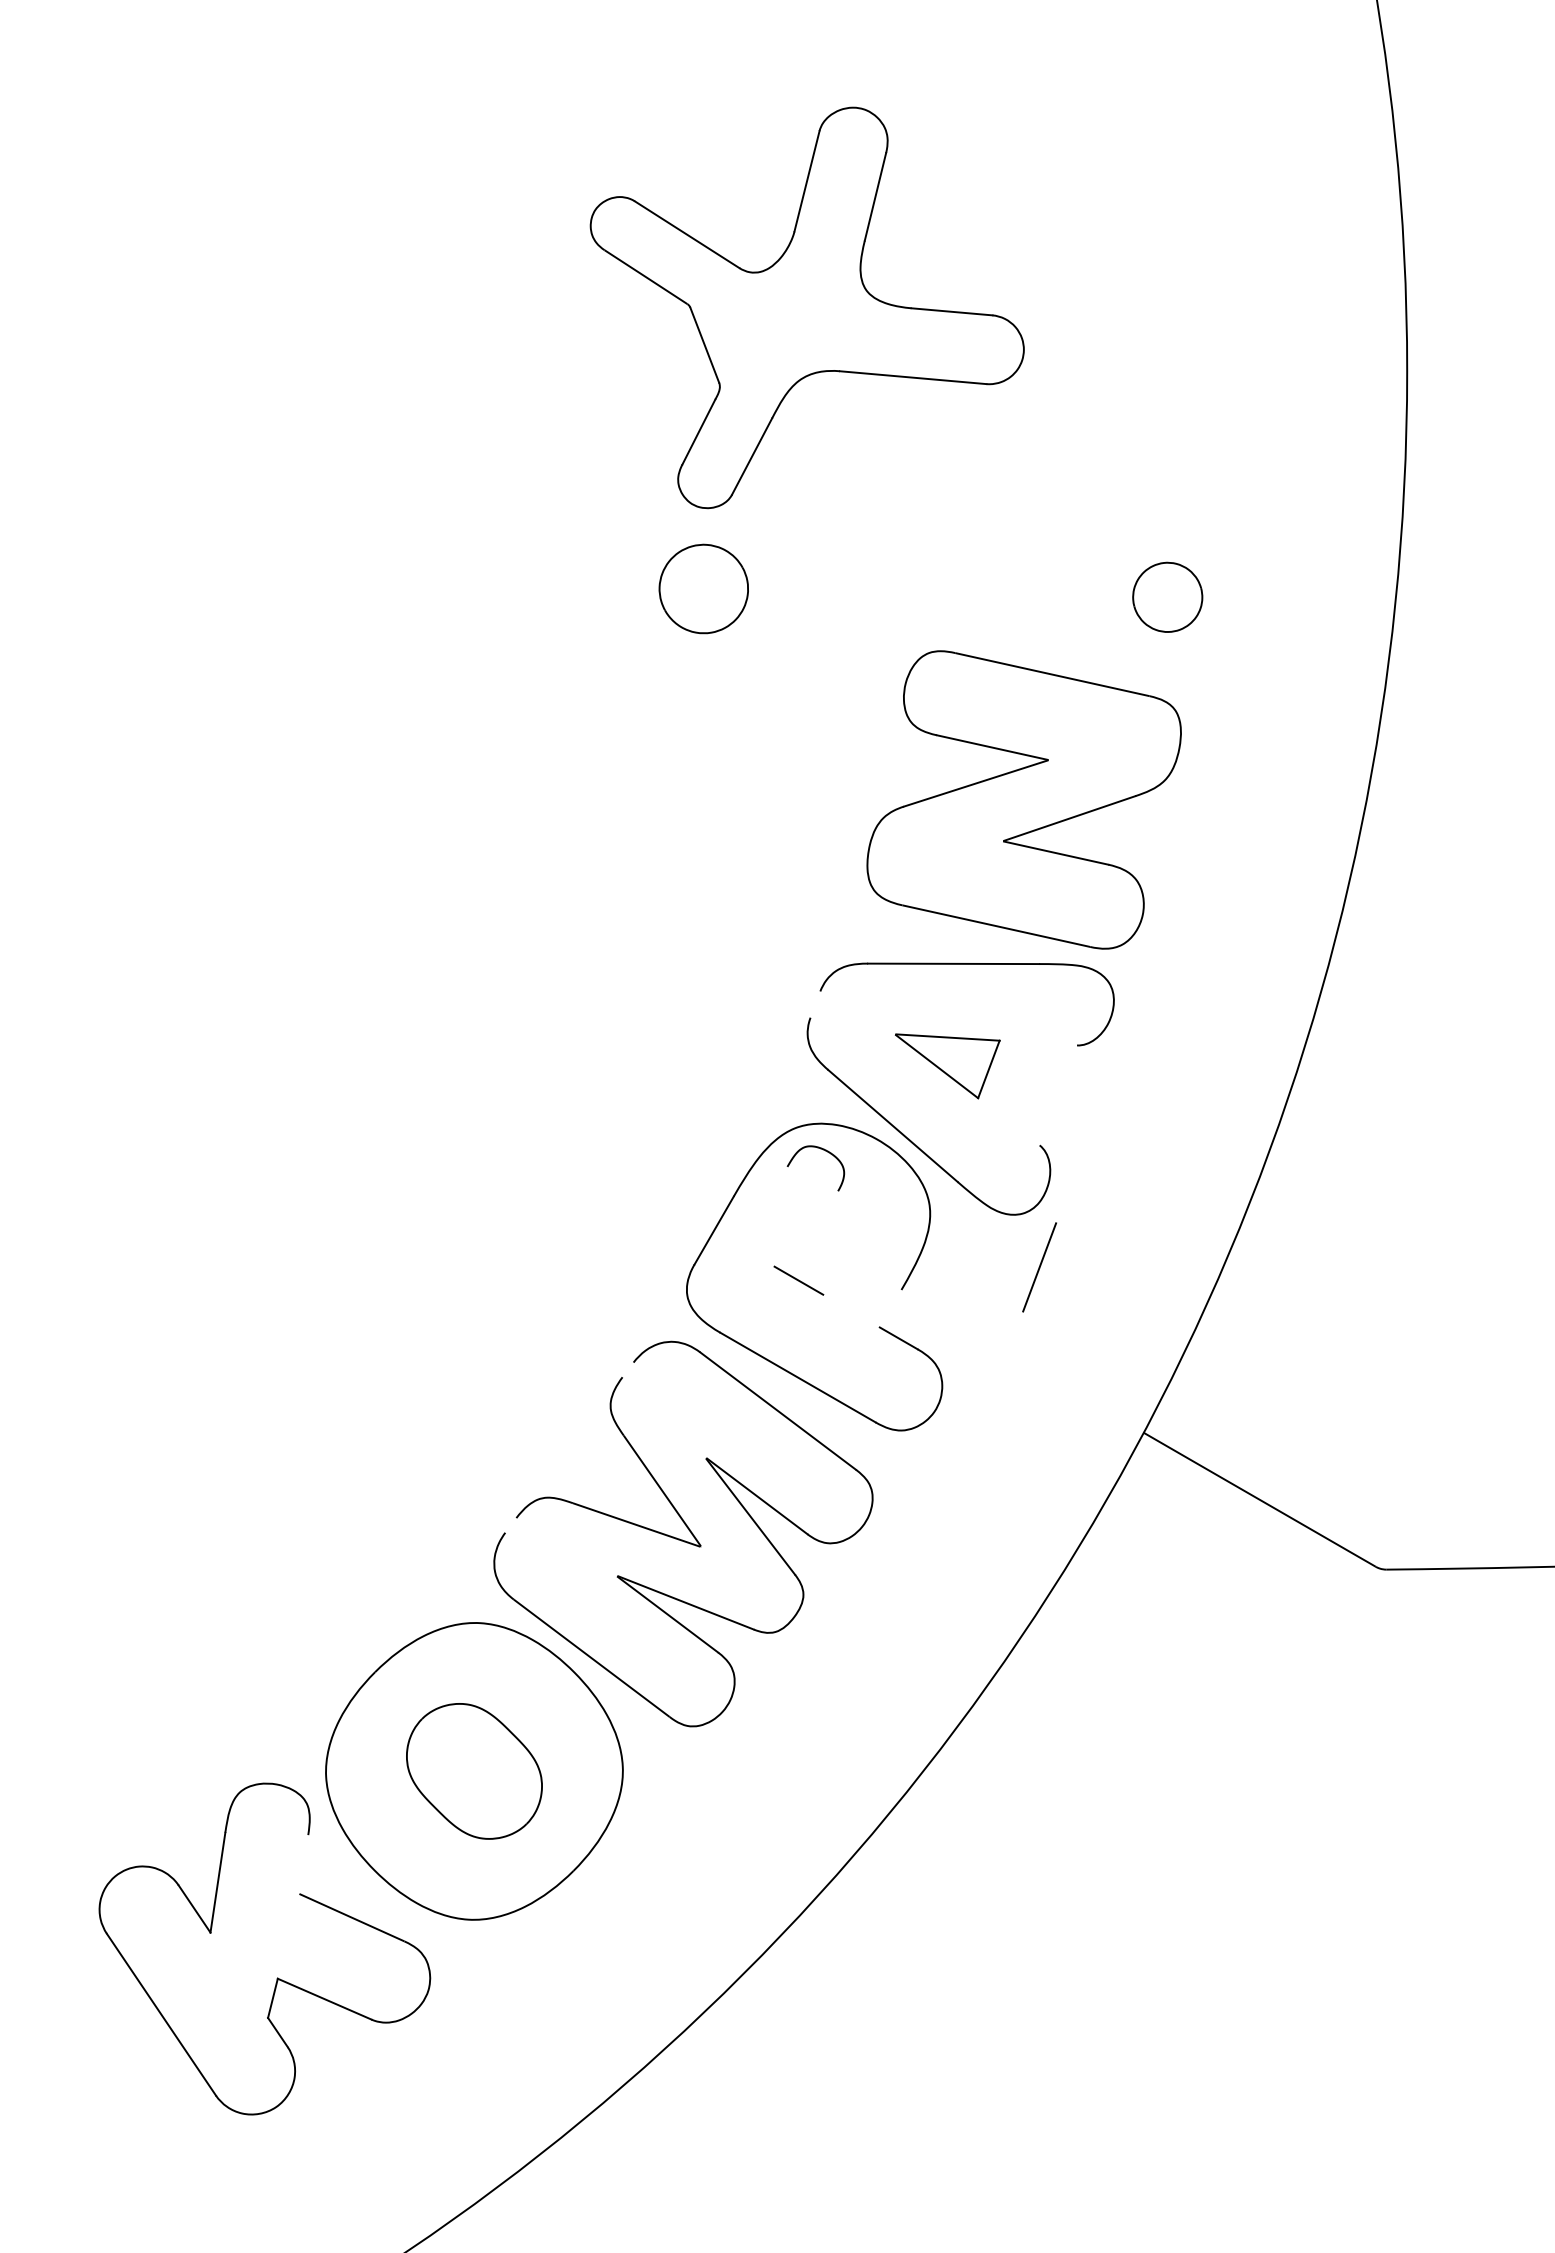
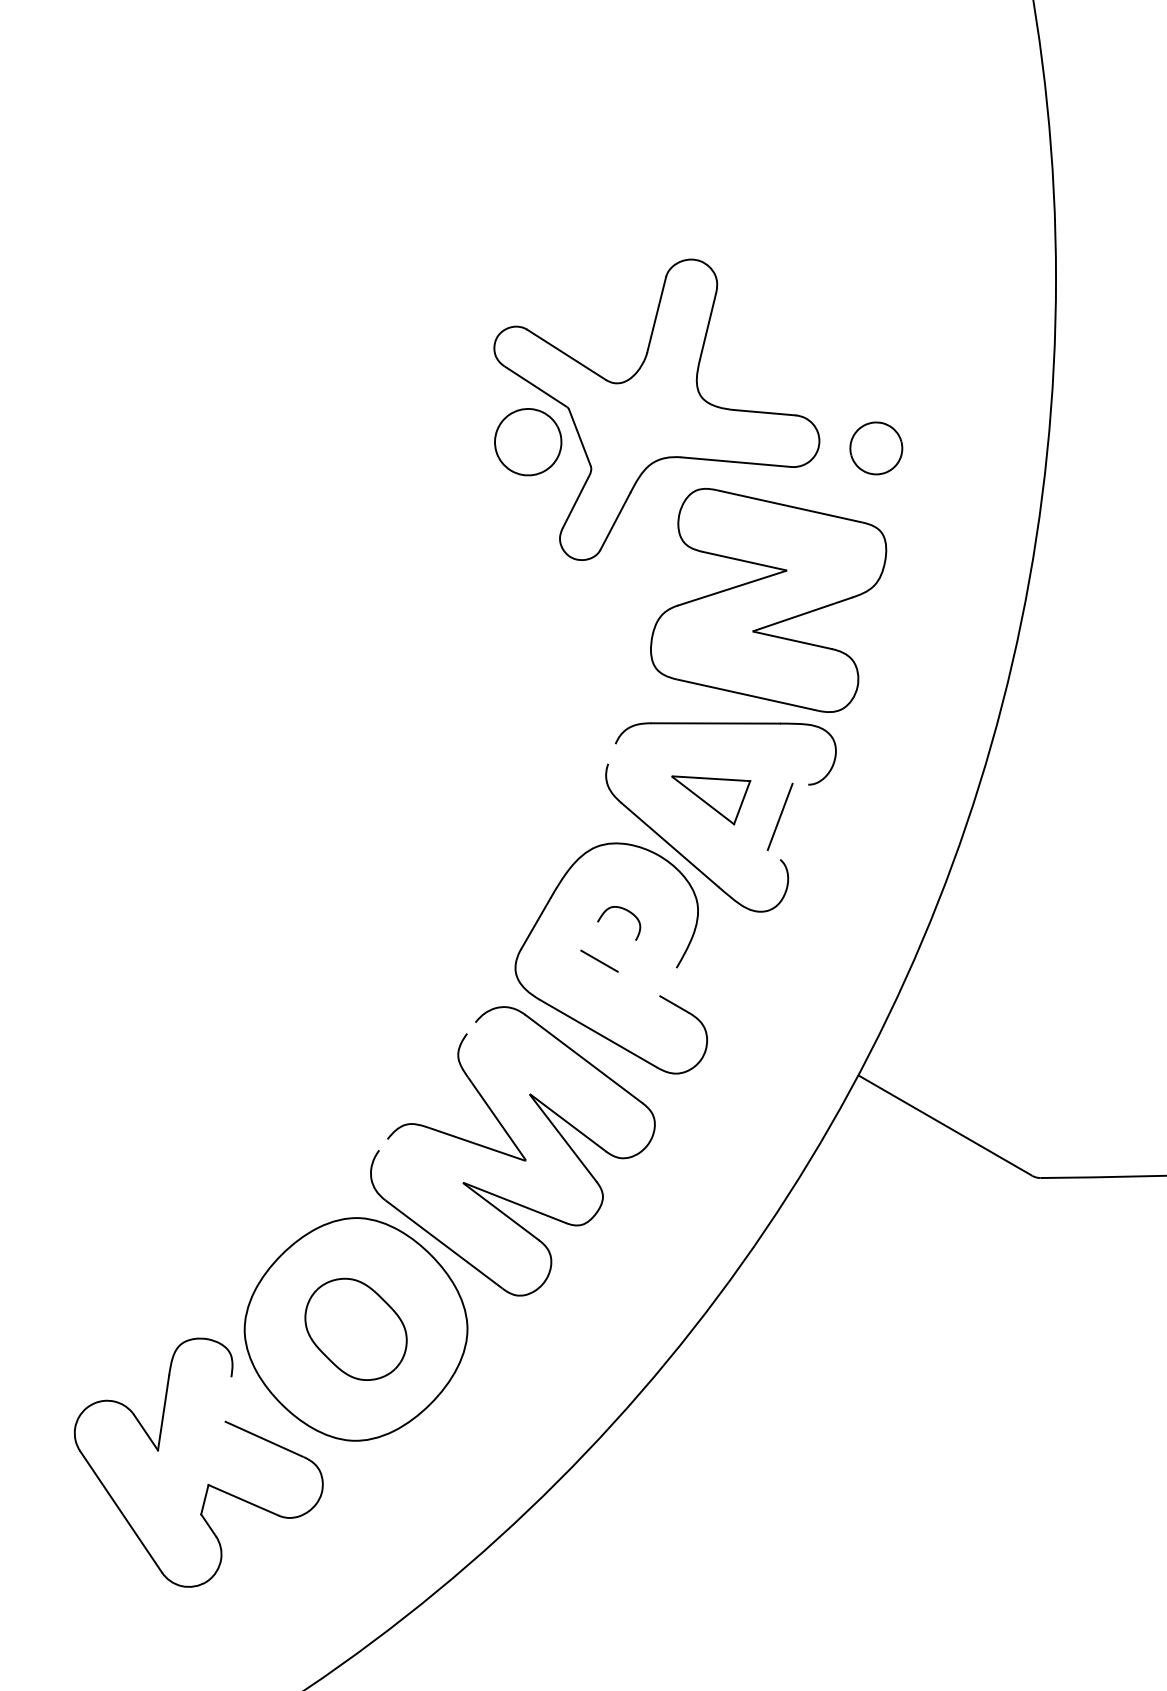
part: (806, 307) -> (656, 409), moved
curve: (820, 1149) -> (622, 909), moved
line: (1039, 1267) -> (780, 816), moved

